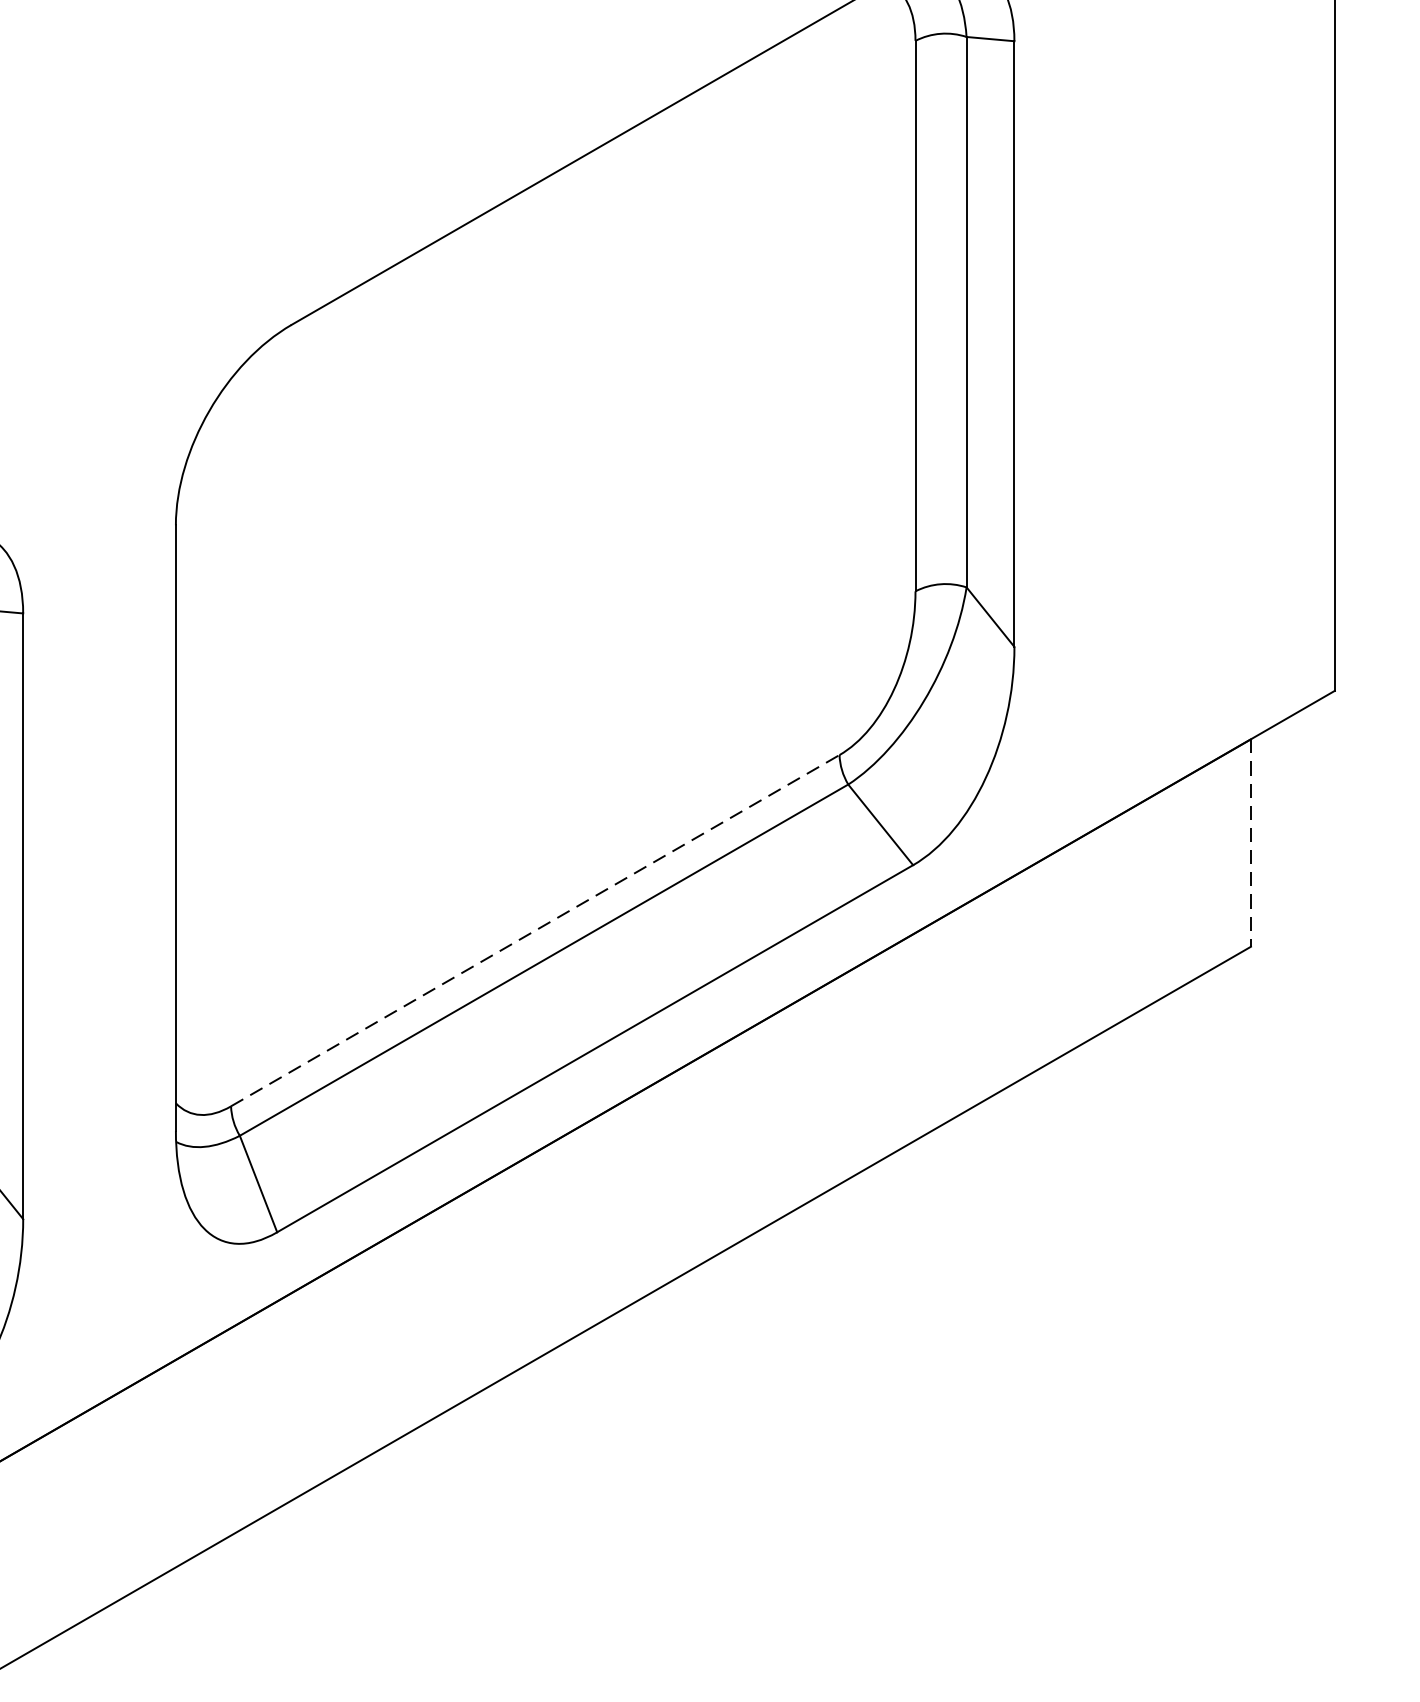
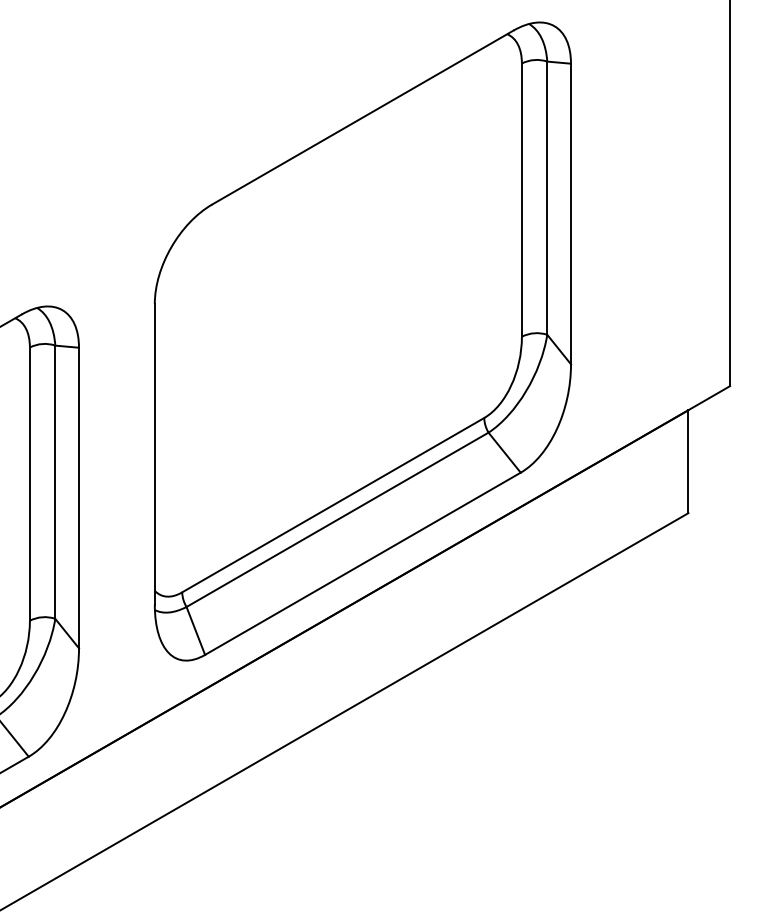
line: (1251, 844) -> (688, 462), dashed -> solid
line: (535, 929) -> (333, 504), dashed -> solid

